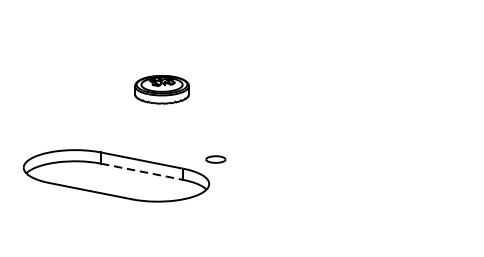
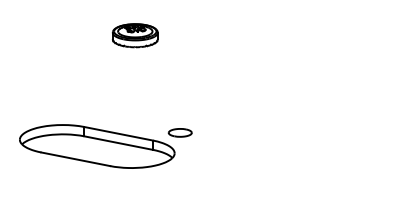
part: (161, 89) -> (134, 35), moved
part: (215, 159) -> (179, 132), size x1.43
line: (143, 172) -> (119, 143), dashed -> solid

